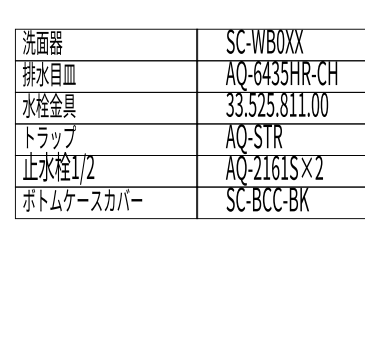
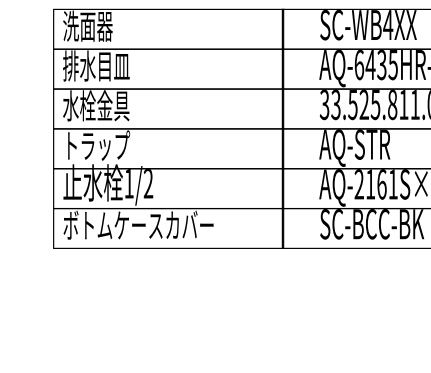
text: (280, 41) -> (388, 24), SC-WB0XX -> SC-WB4XX

